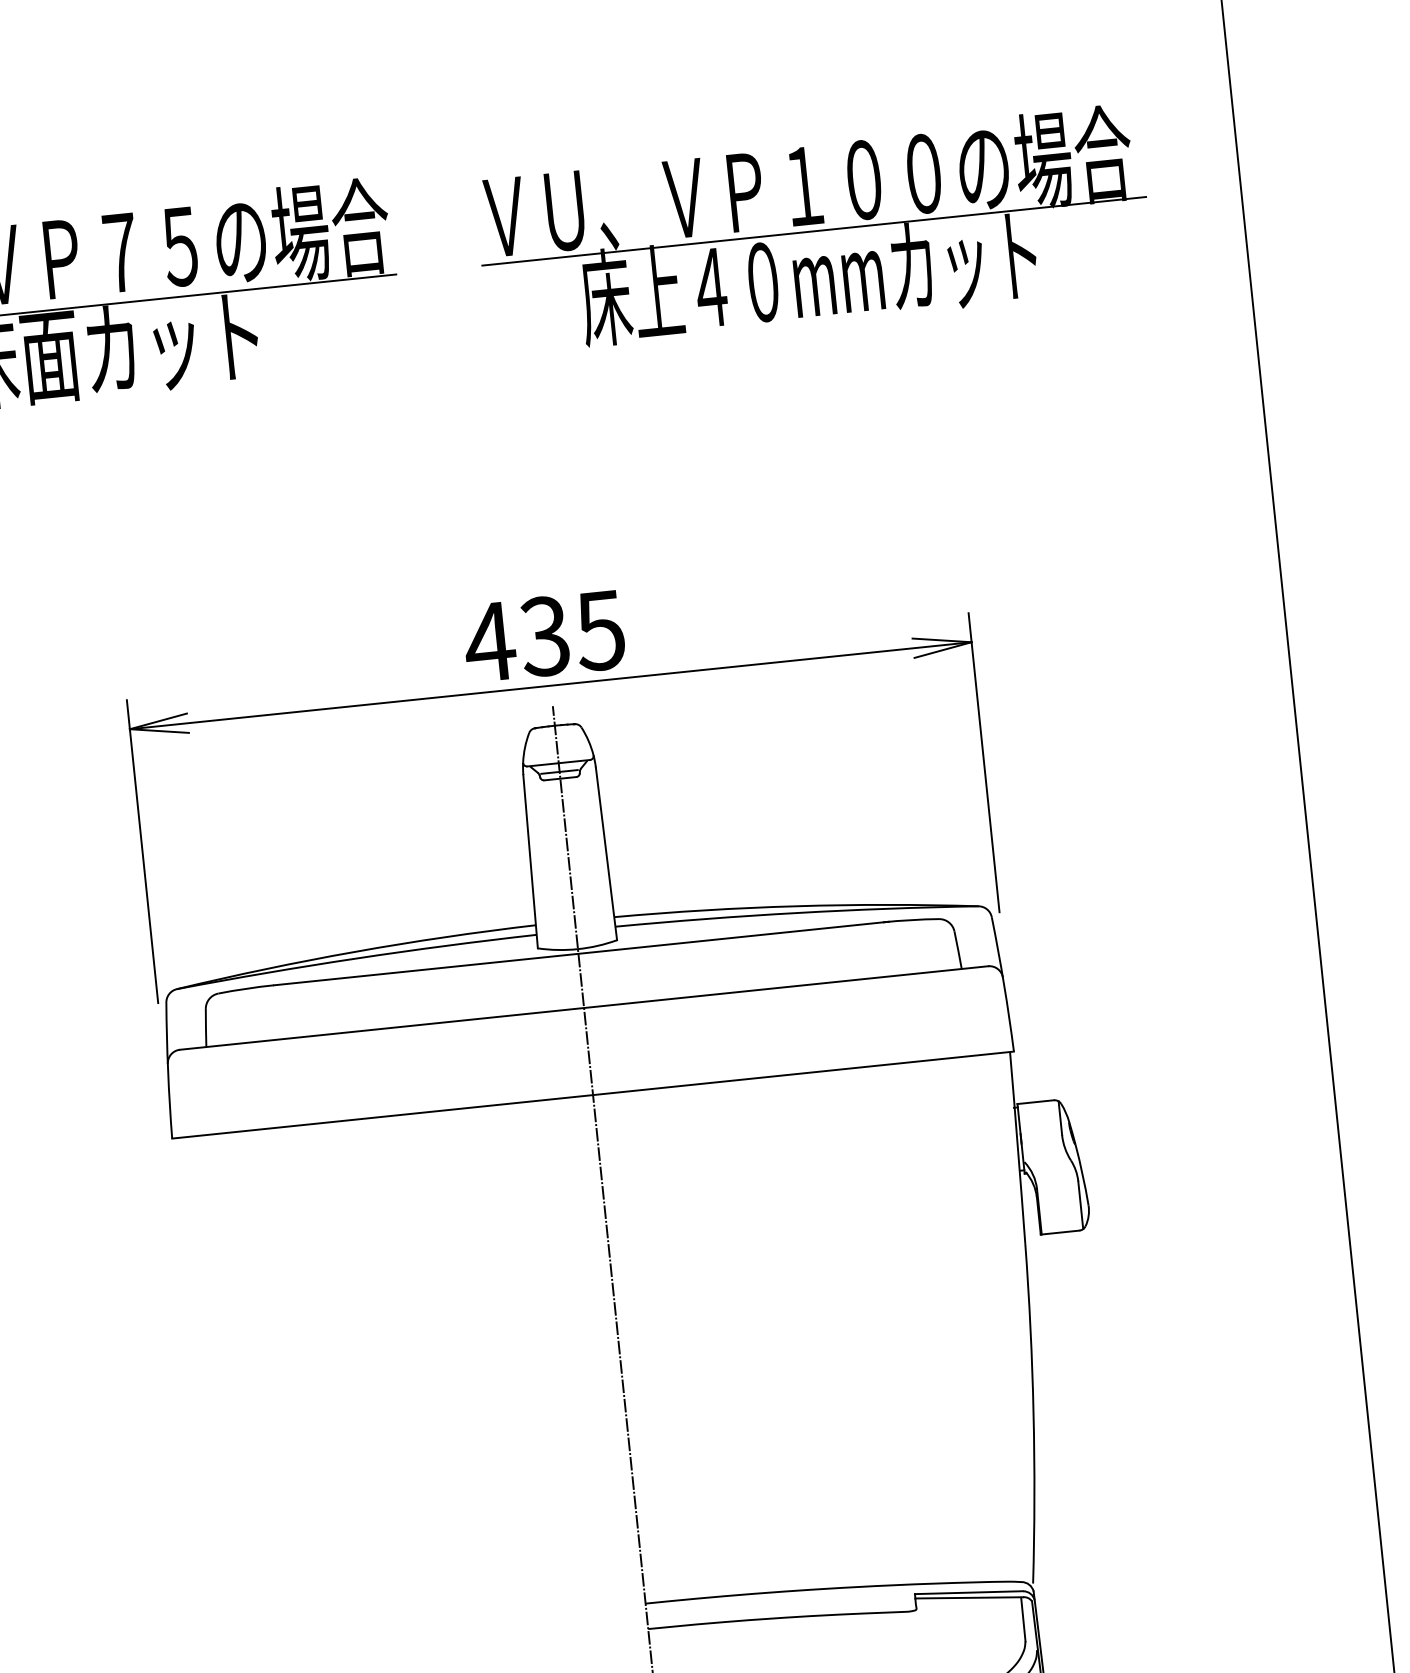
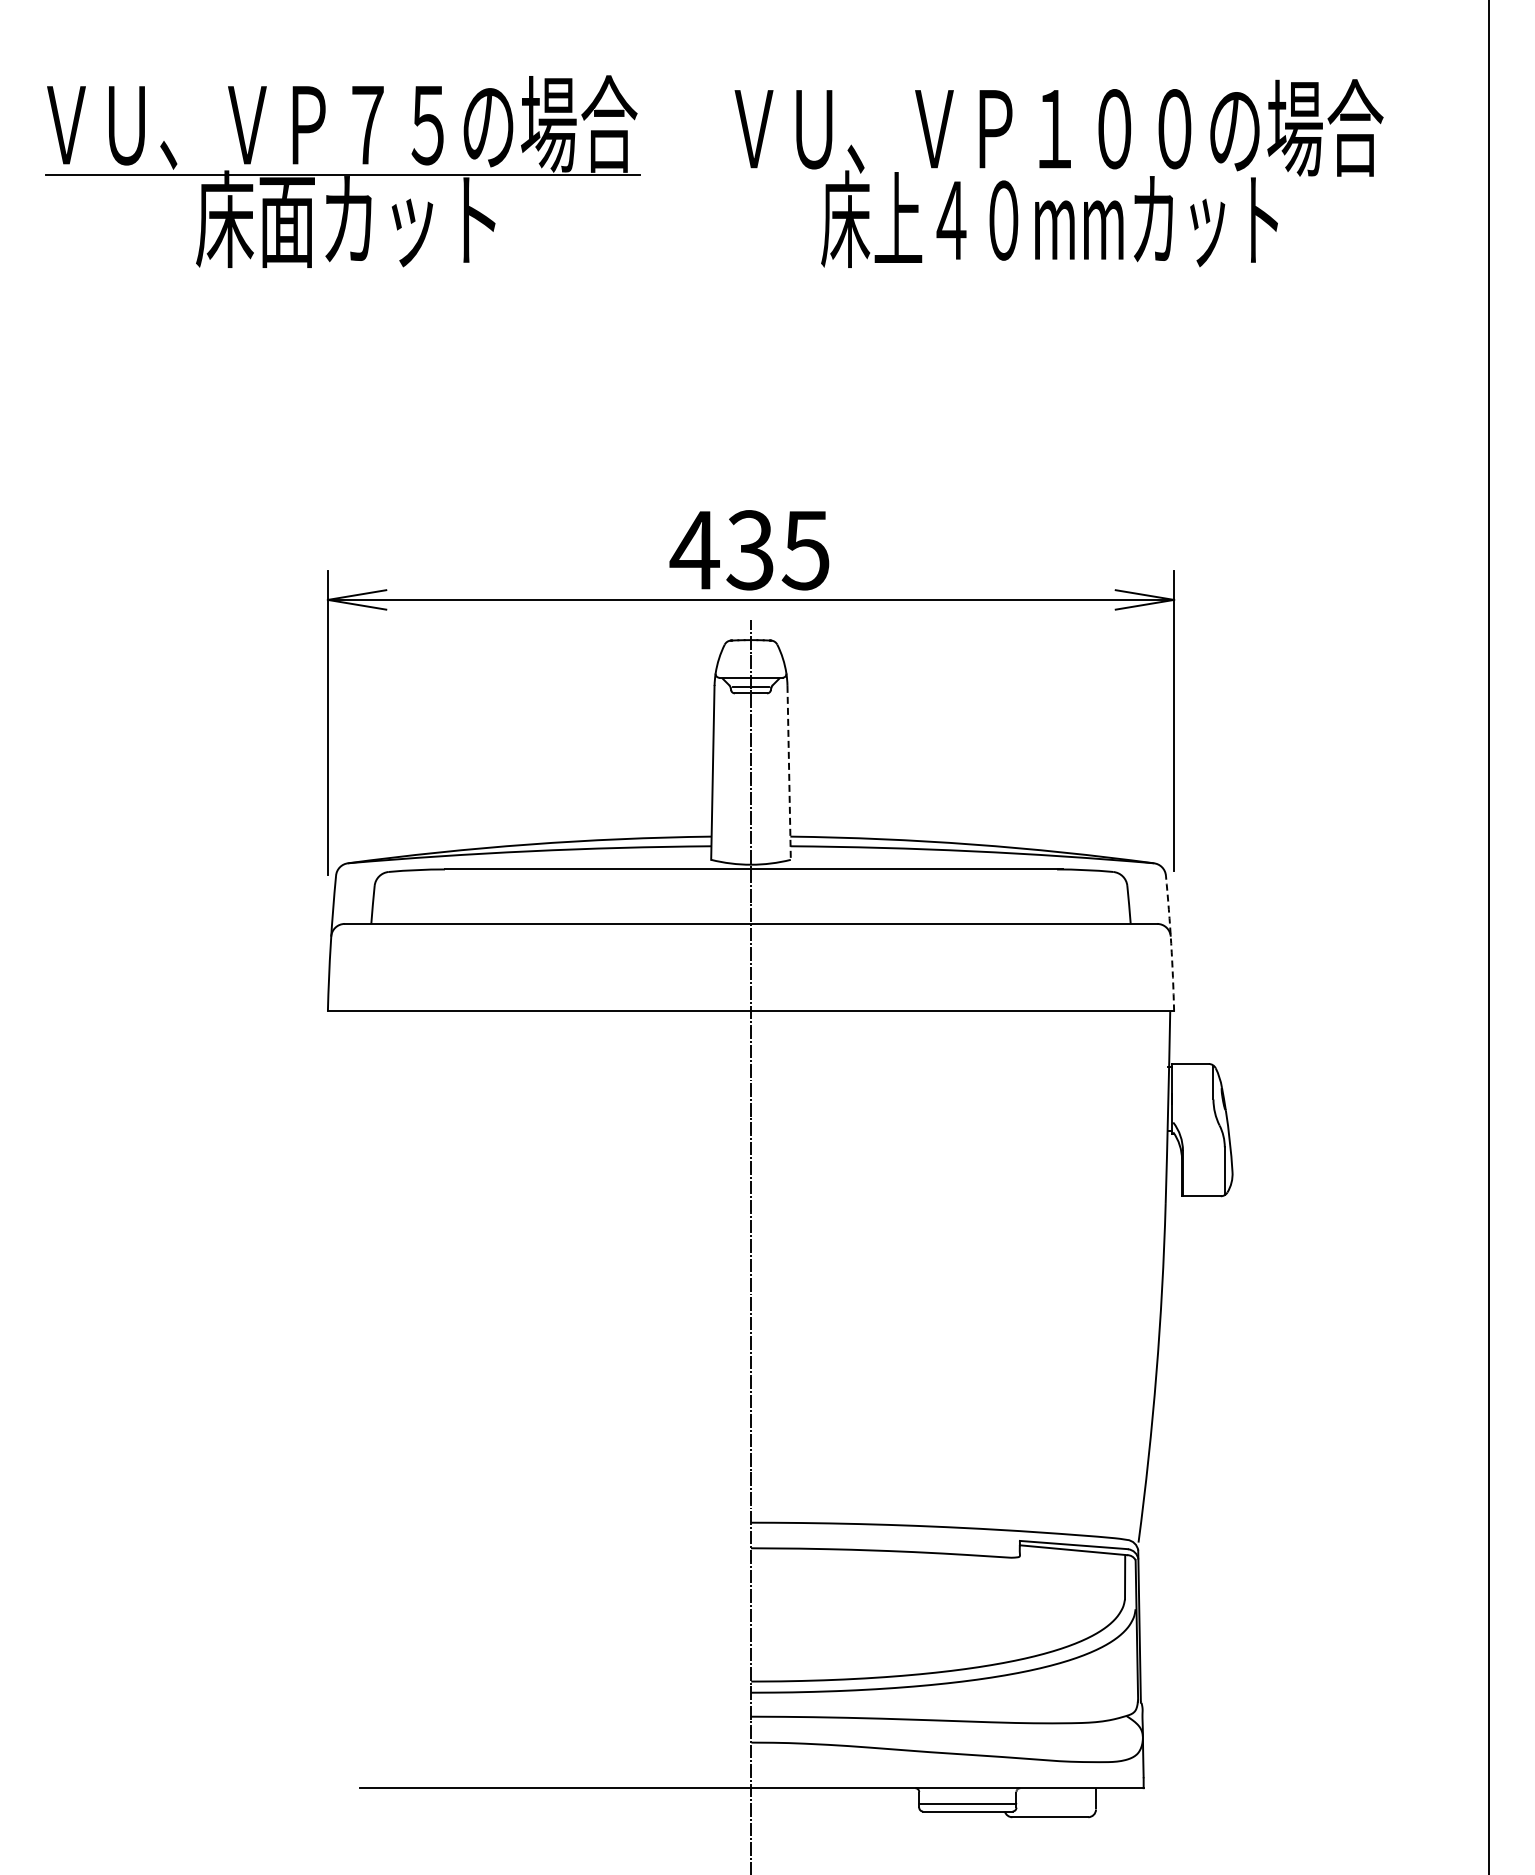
line: (813, 230) -> (1059, 174), removed
line: (606, 853) -> (789, 772), solid -> dashed
arc: (1004, 984) -> (1171, 943), solid -> dashed

